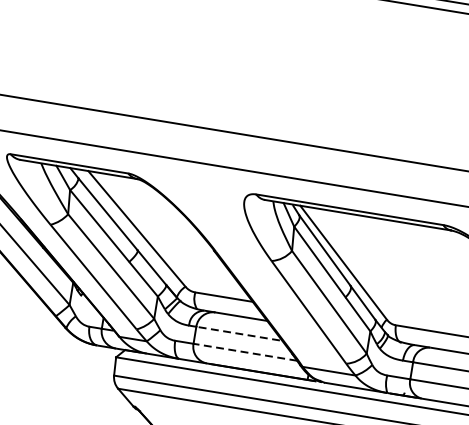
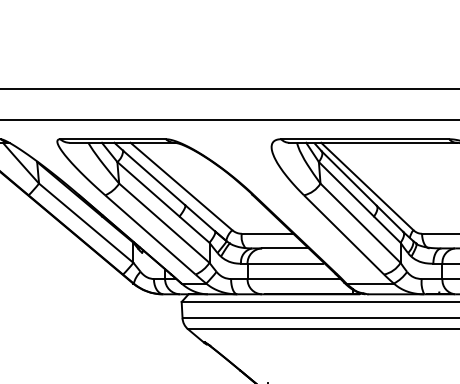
line: (238, 333) -> (285, 263), dashed -> solid
line: (245, 352) -> (294, 279), dashed -> solid

